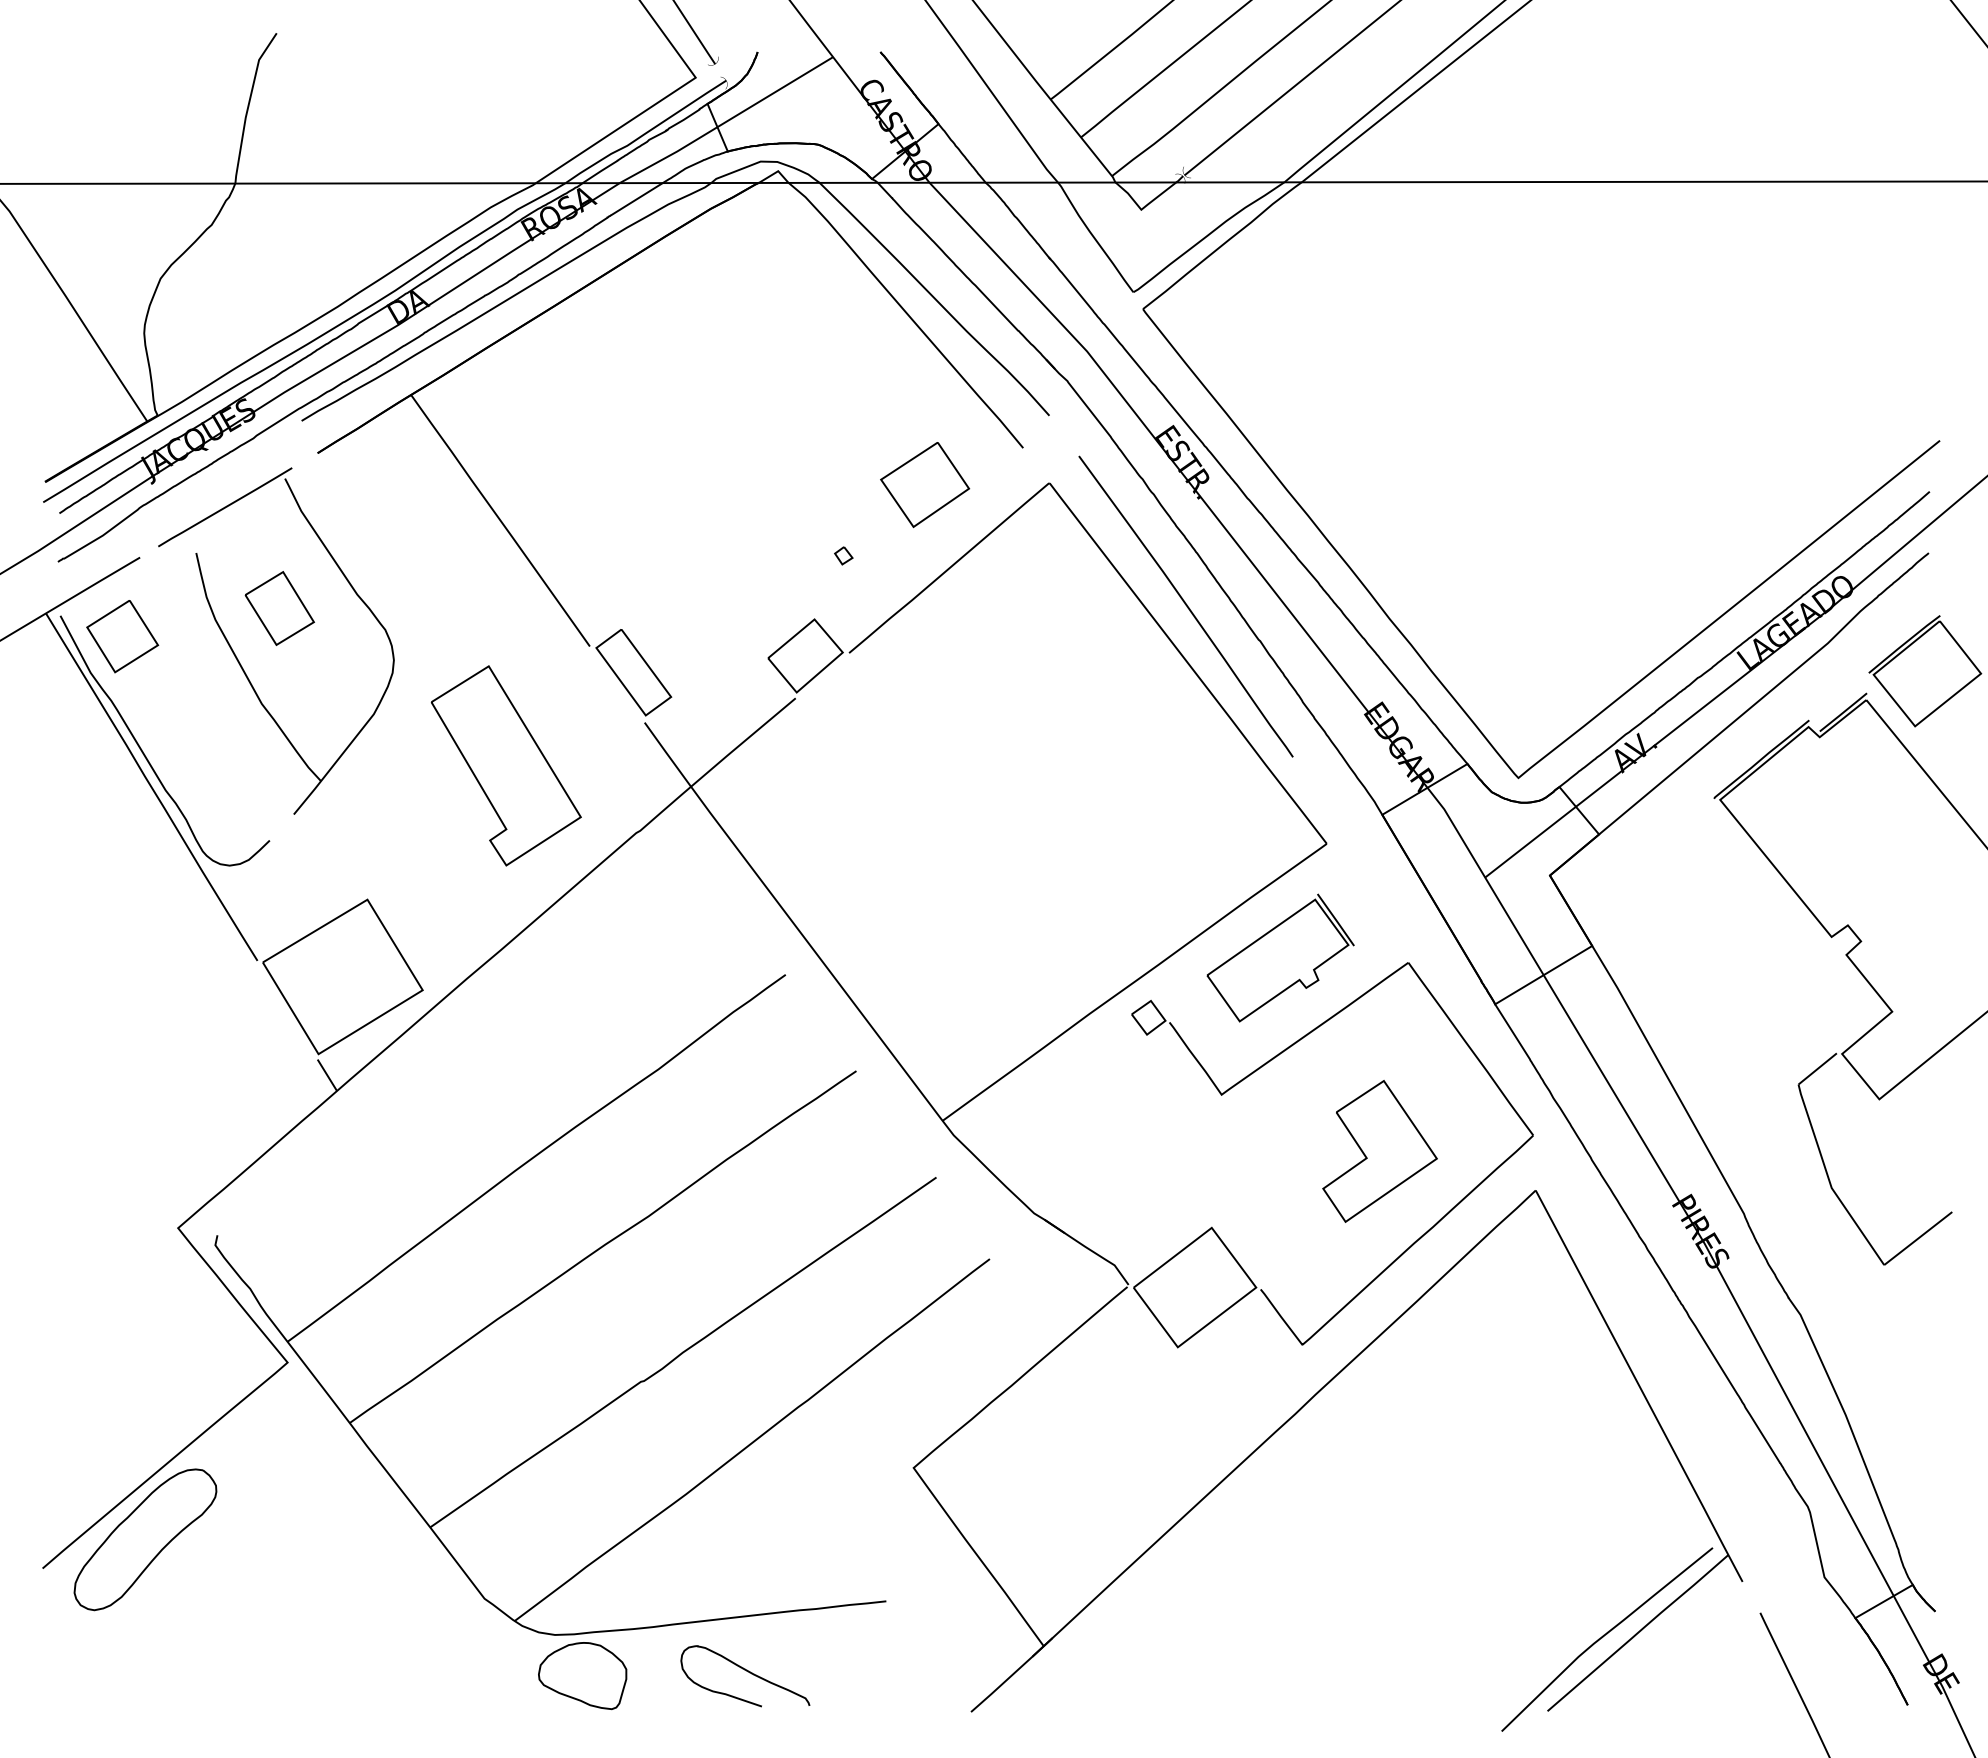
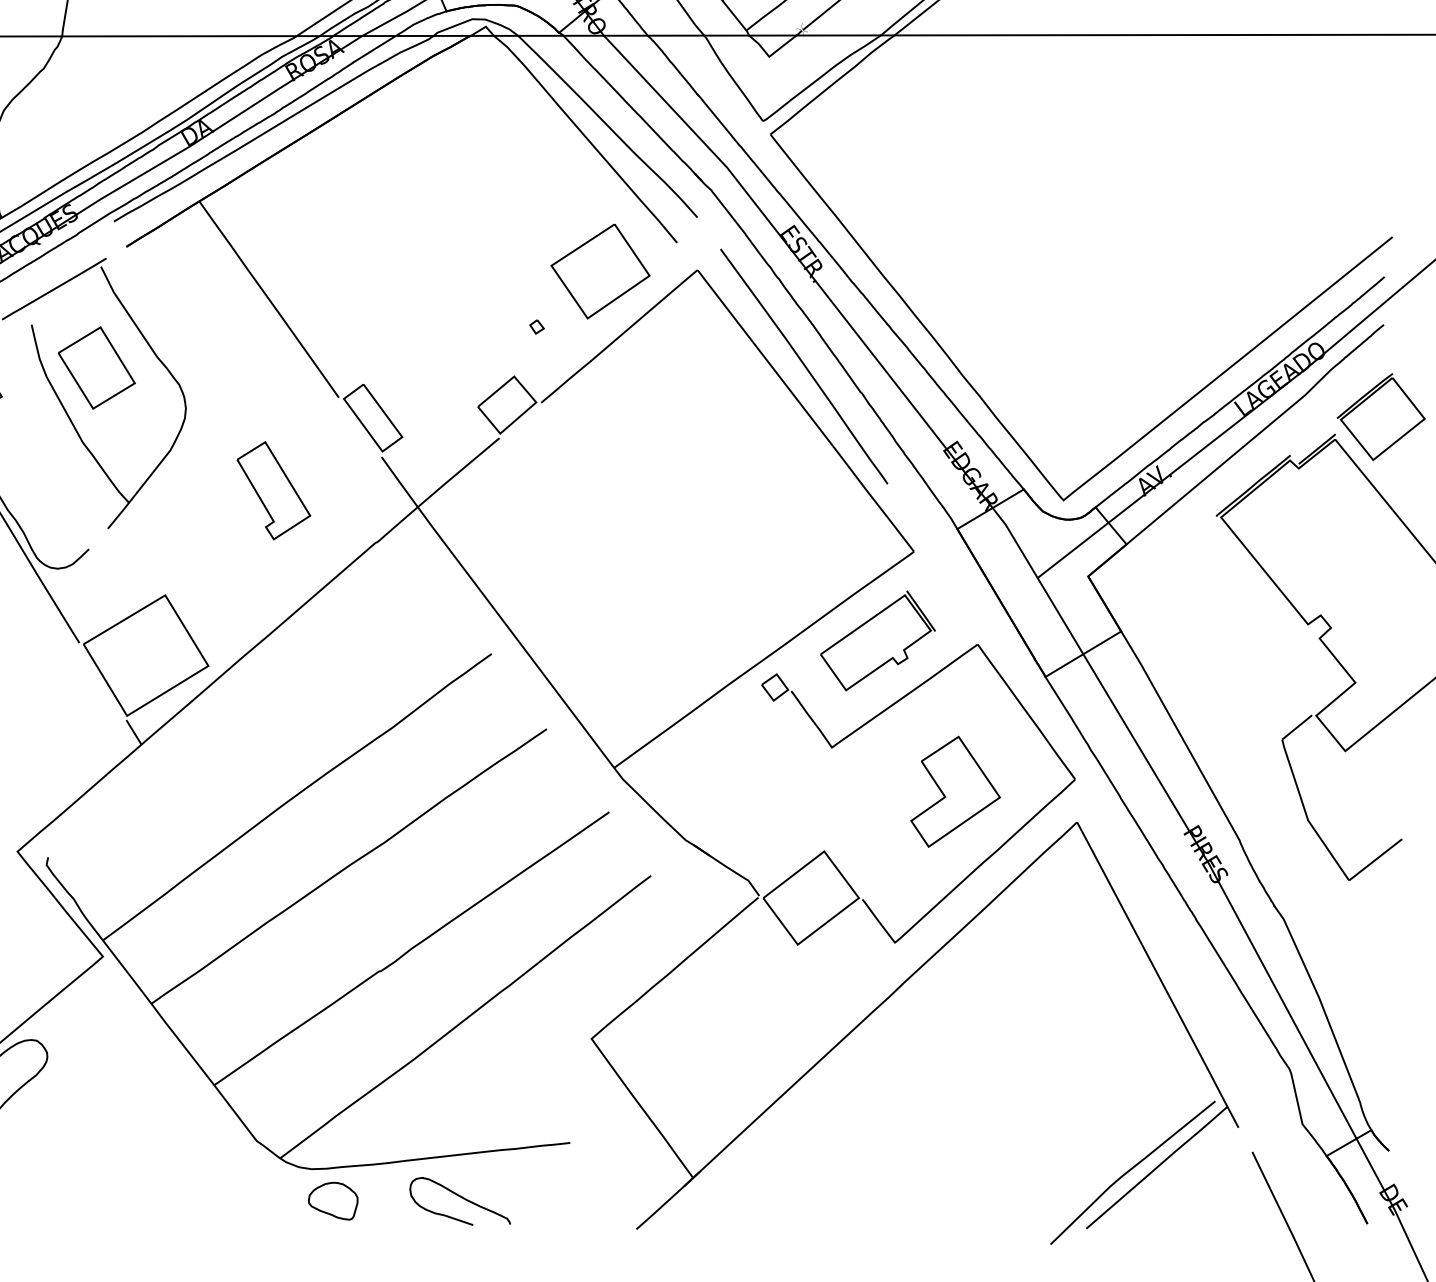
part: (924, 484) -> (600, 271), size x1.43
part: (279, 608) -> (96, 368), size x1.43
part: (506, 765) -> (273, 490), size x0.62
part: (582, 1675) -> (333, 1200), size x0.71

